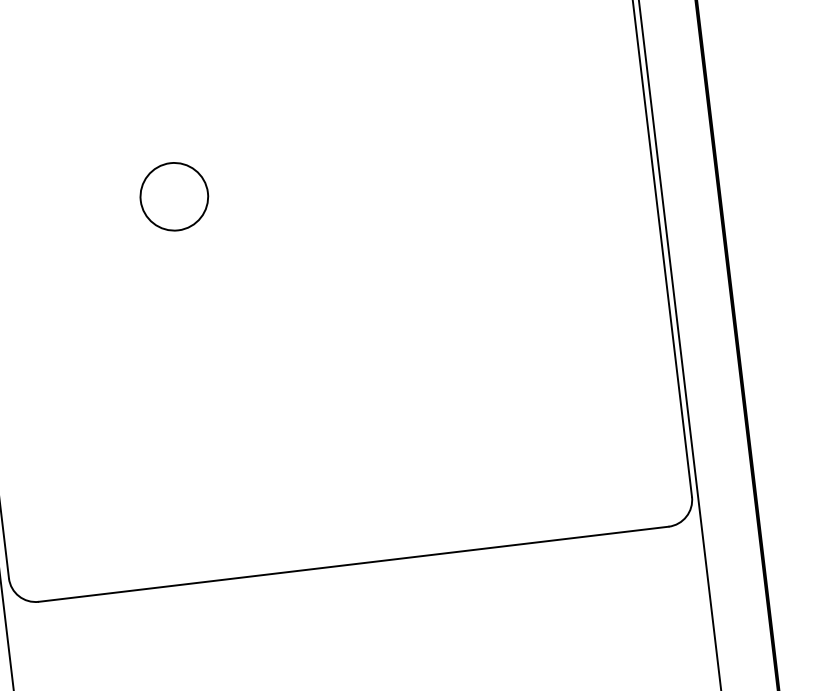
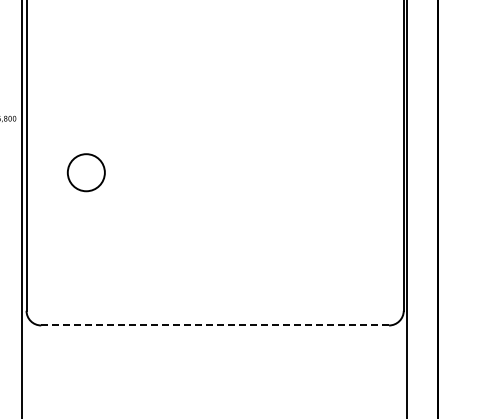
circle: (172, 196) -> (85, 172), moved
line: (354, 564) -> (215, 325), solid -> dashed

